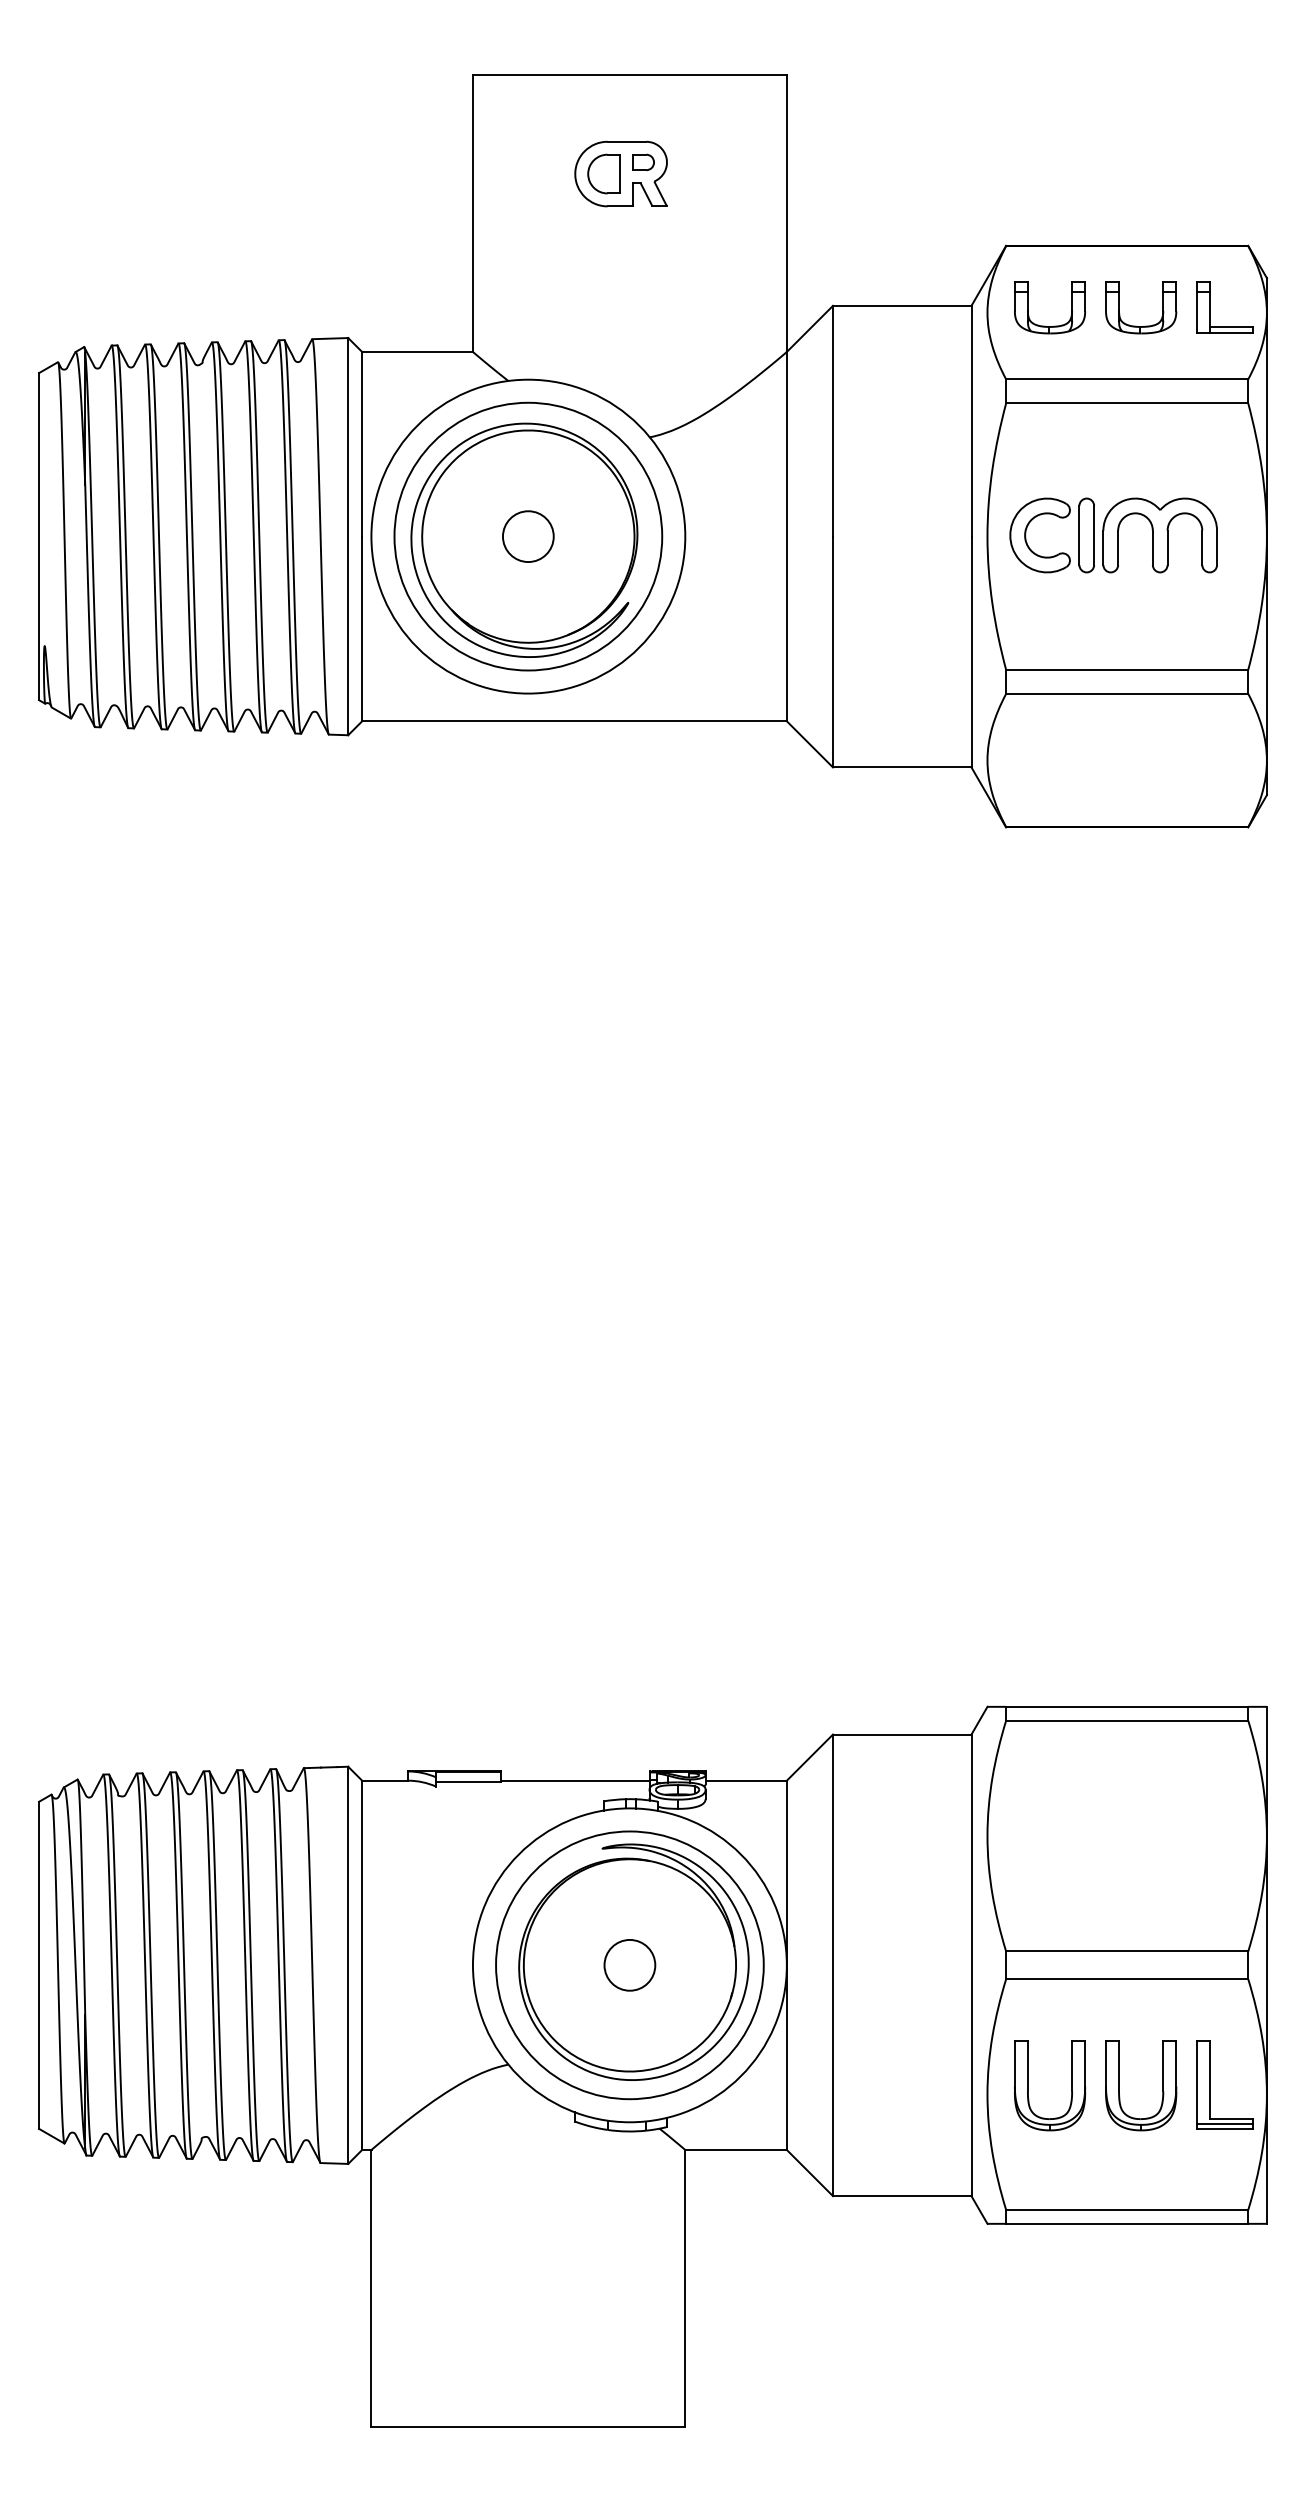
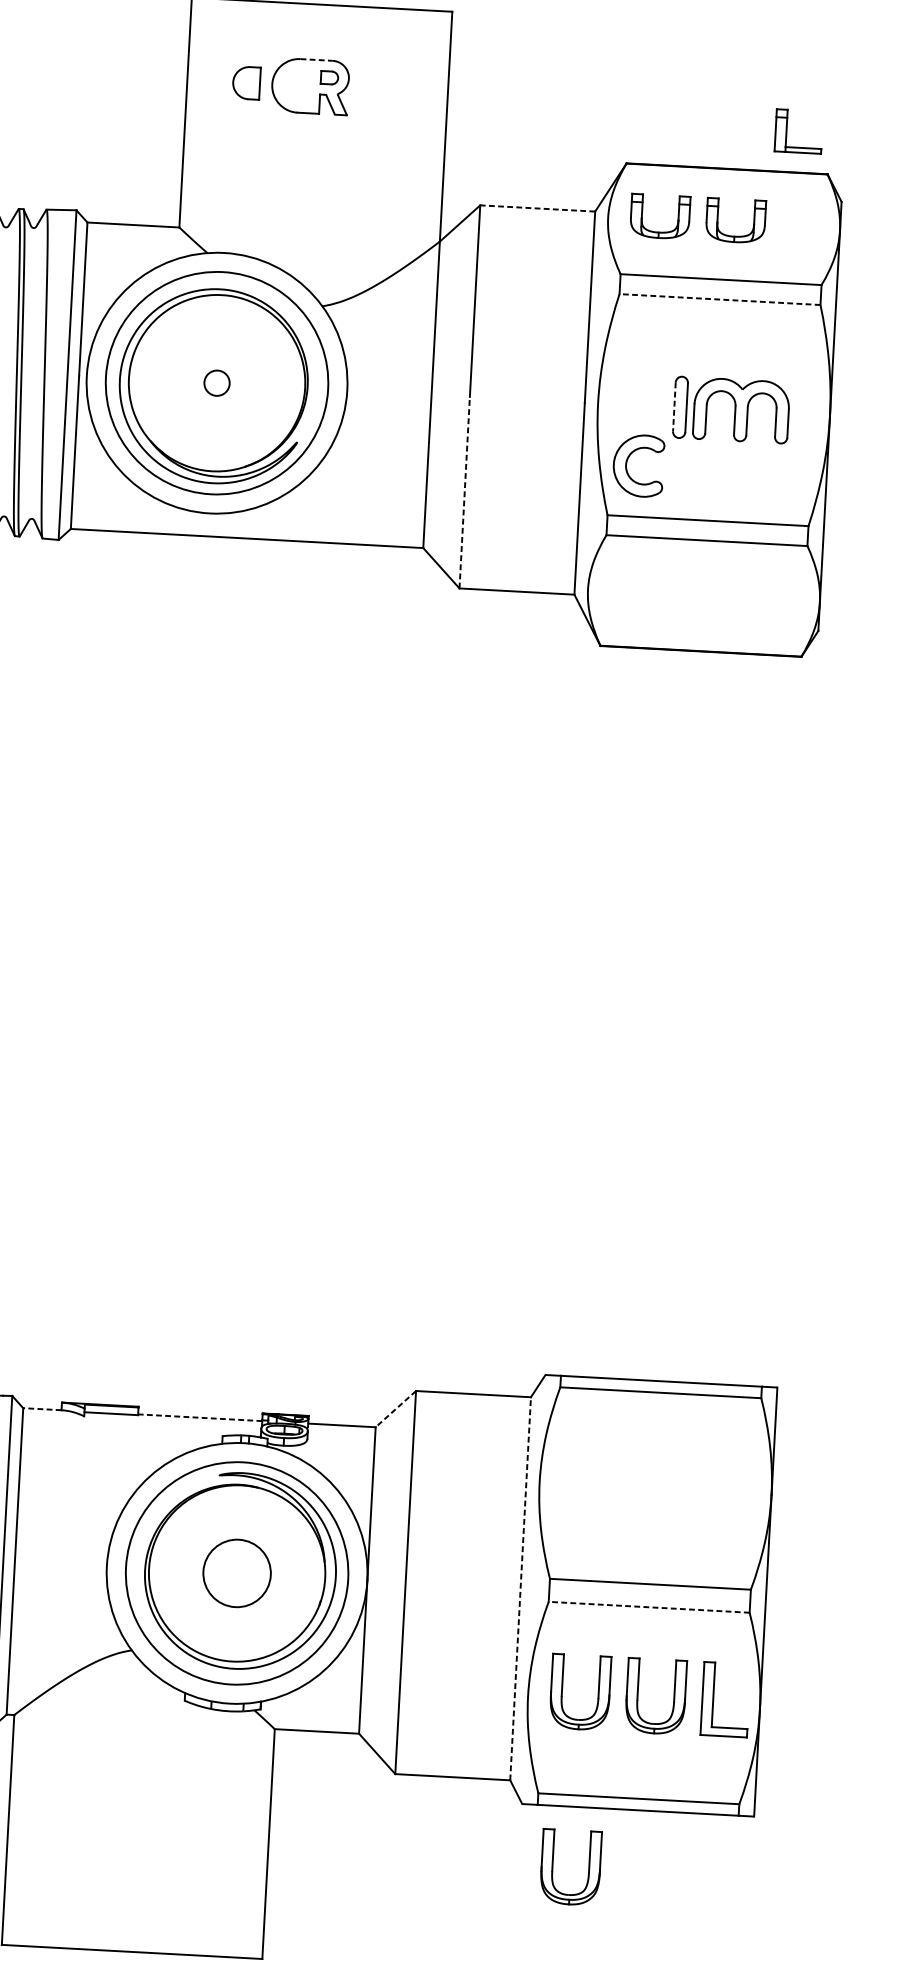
line: (627, 141) -> (317, 59), solid -> dashed
part: (603, 173) -> (245, 82), moved
line: (901, 305) -> (537, 208), solid -> dashed
part: (1210, 307) -> (786, 130), moved
line: (1126, 403) -> (719, 299), solid -> dashed
part: (1026, 533) -> (627, 463), moved
line: (1079, 535) -> (674, 407), solid -> dashed
circle: (527, 536) -> (216, 383), size x0.6
line: (833, 651) -> (465, 492), solid -> dashed
line: (809, 1757) -> (395, 1409), solid -> dashed
line: (384, 1780) -> (41, 1409), solid -> dashed
line: (575, 1780) -> (200, 1417), solid -> dashed
circle: (629, 1964) -> (236, 1572), size x1.6
line: (971, 1965) -> (520, 1588), solid -> dashed
line: (1126, 1979) -> (648, 1607), solid -> dashed
line: (1225, 2123) -> (724, 1731), removed
part: (1071, 2296) -> (588, 1868), added

